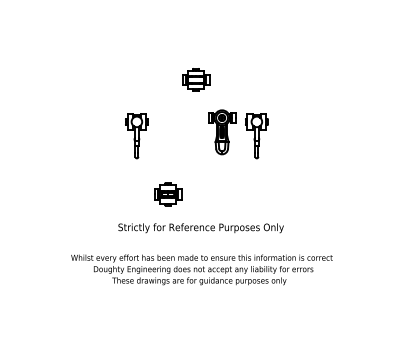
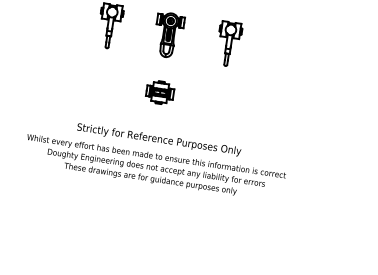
part: (222, 132) -> (169, 35), moved
part: (168, 194) -> (160, 92), moved
text: (200, 228) -> (158, 140), moved

